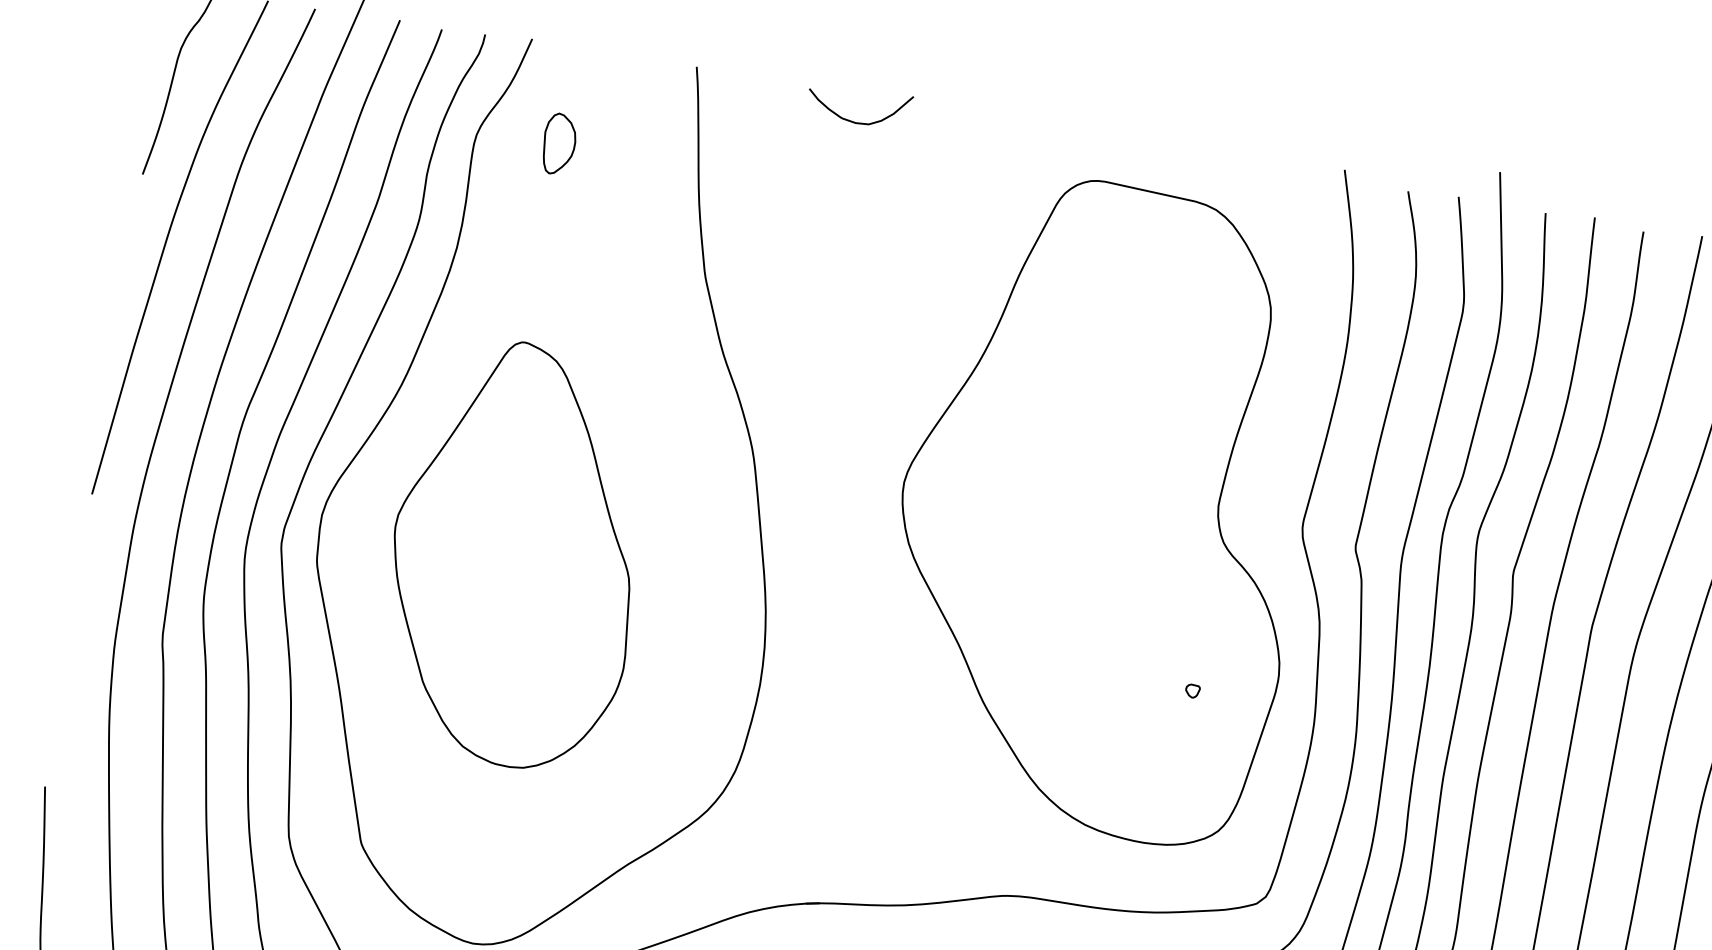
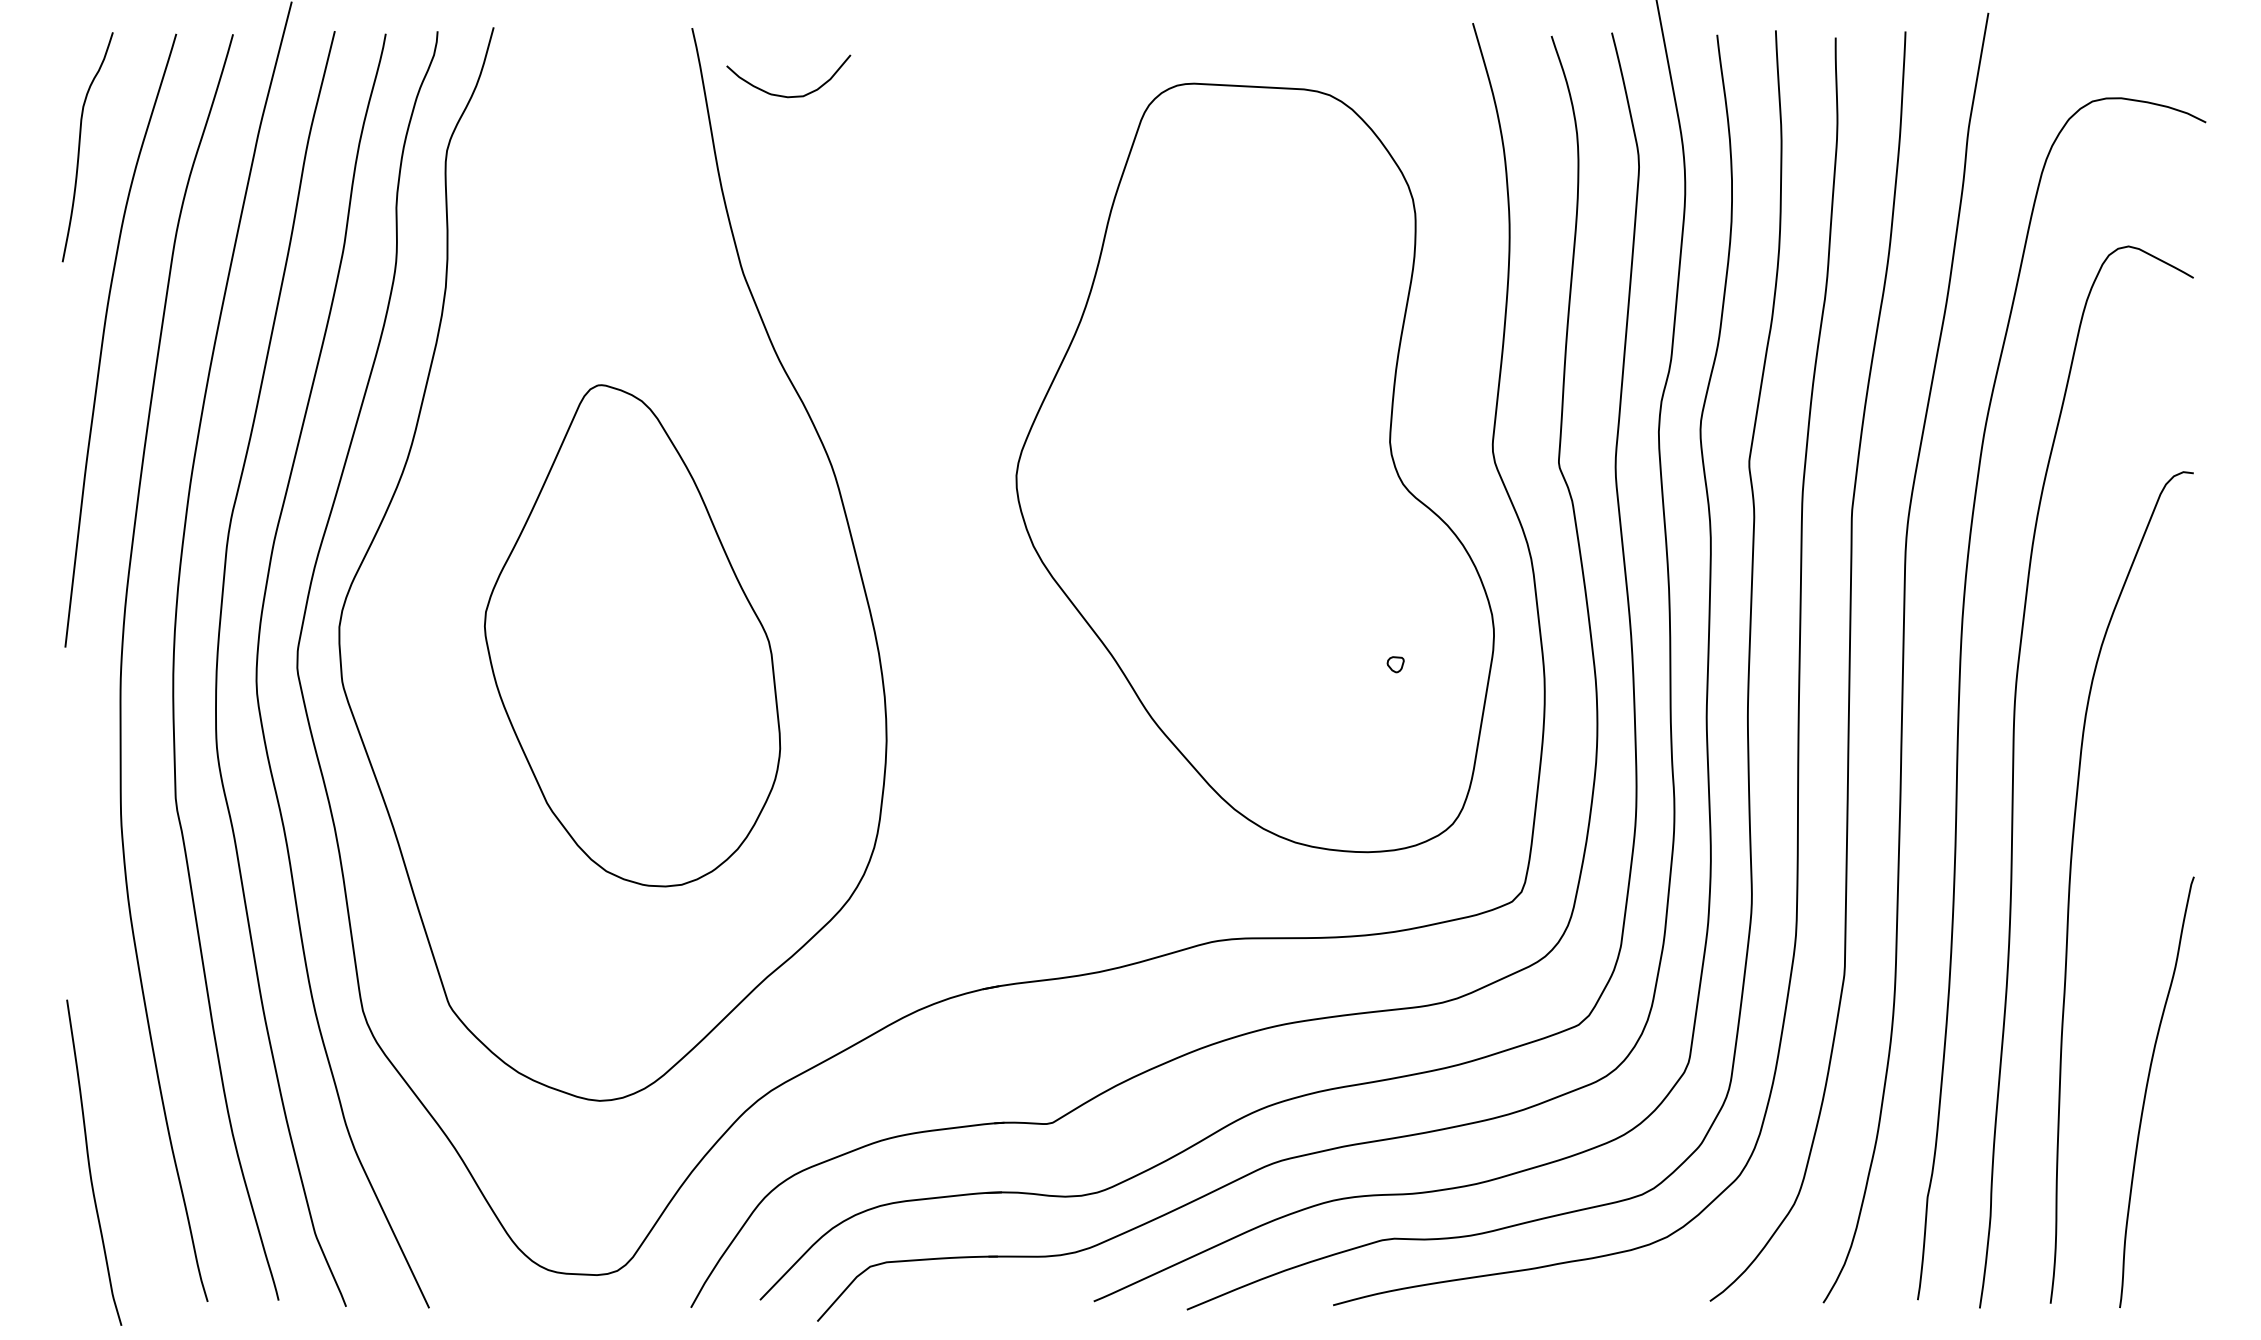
curve: (853, 121) -> (784, 95), moved
part: (559, 144) -> (545, 145), removed
part: (516, 554) -> (632, 635), moved

